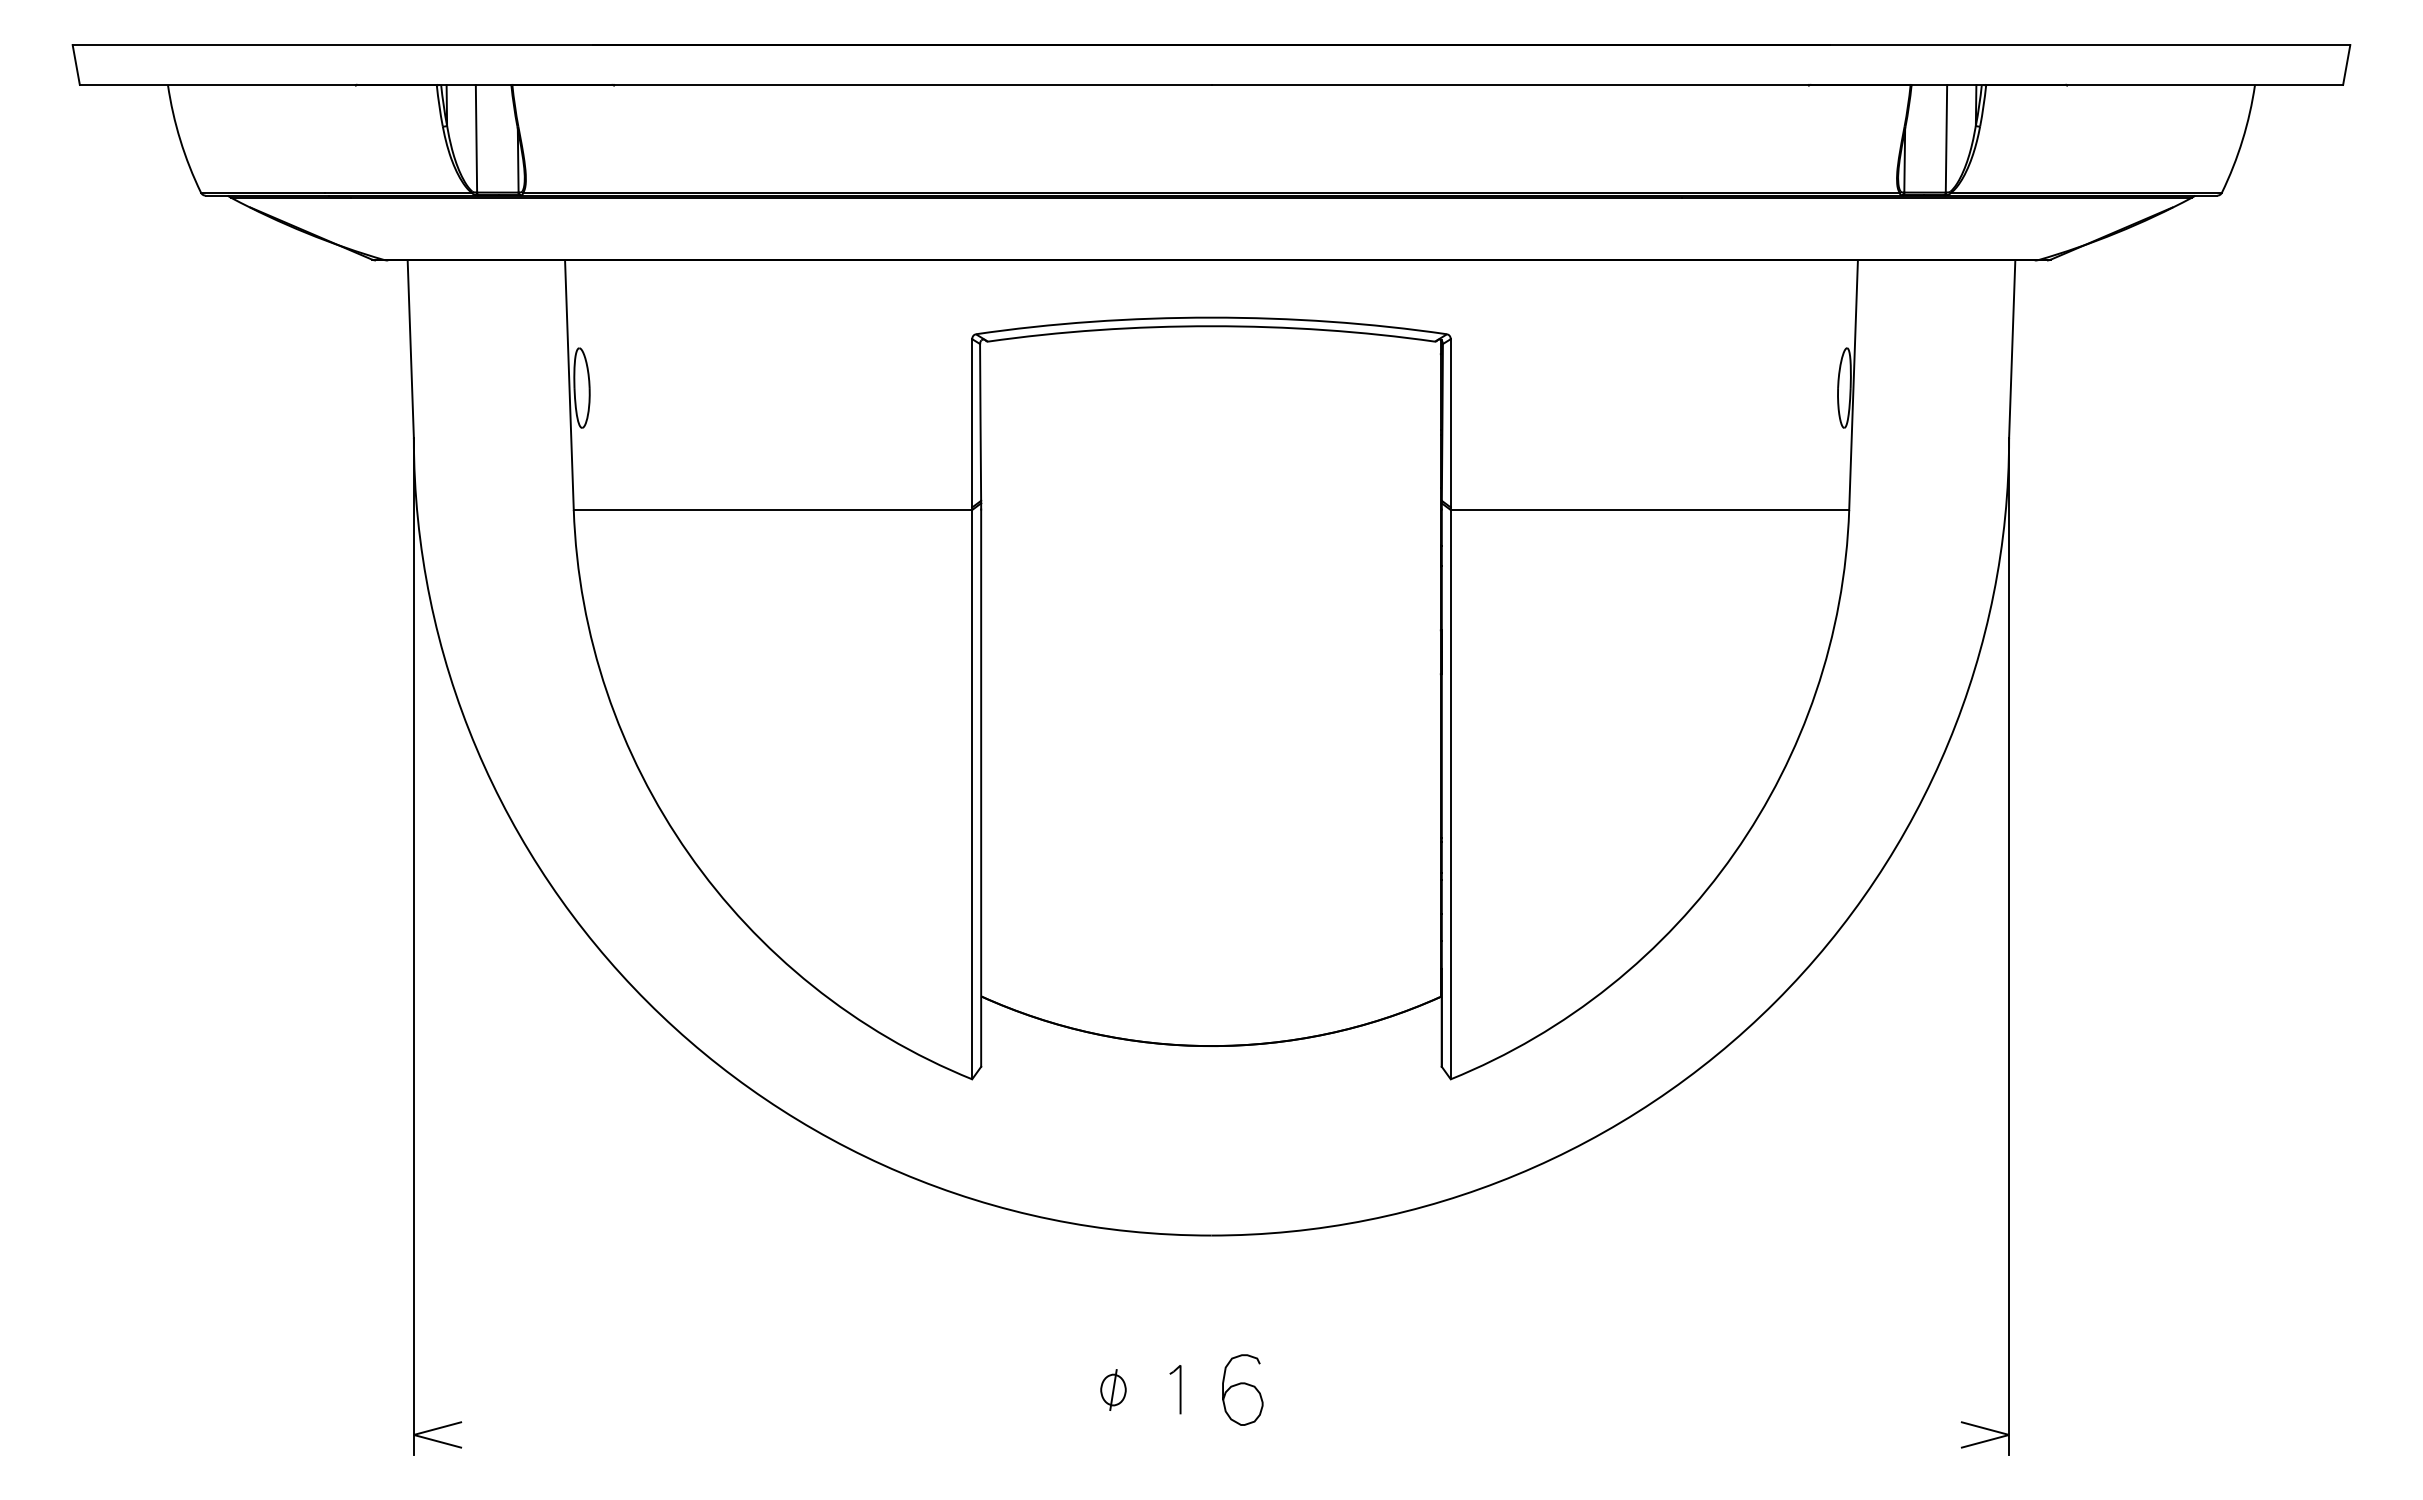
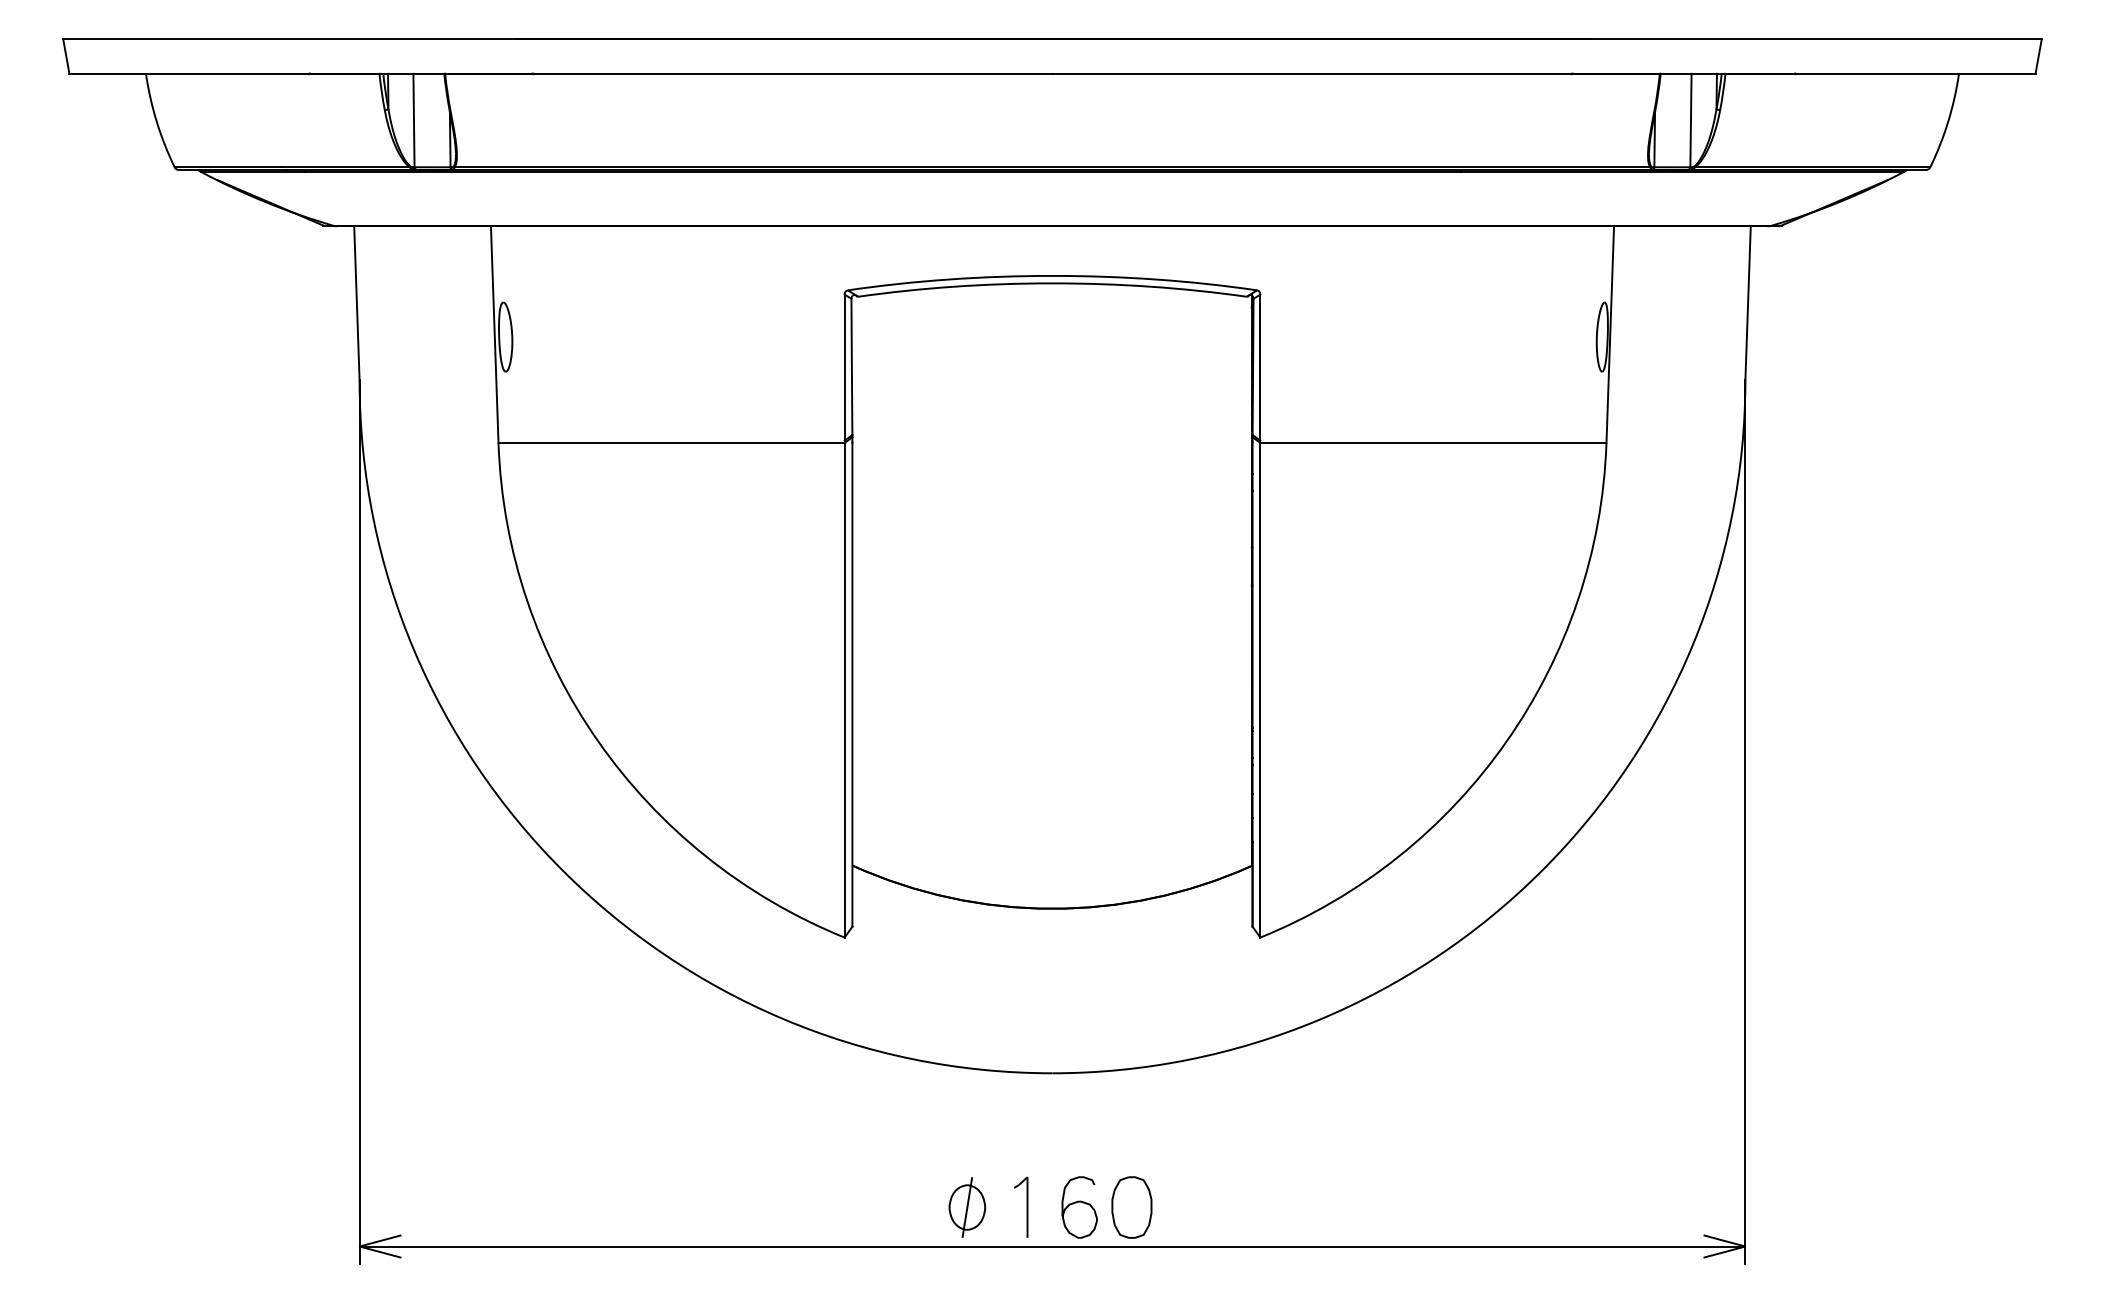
part: (1113, 1389) -> (967, 1207), size x1.67
part: (1175, 1389) -> (1021, 1207), size x1.43
part: (1302, 1389) -> (1131, 1207), added
line: (1211, 1434) -> (1052, 1246), added

